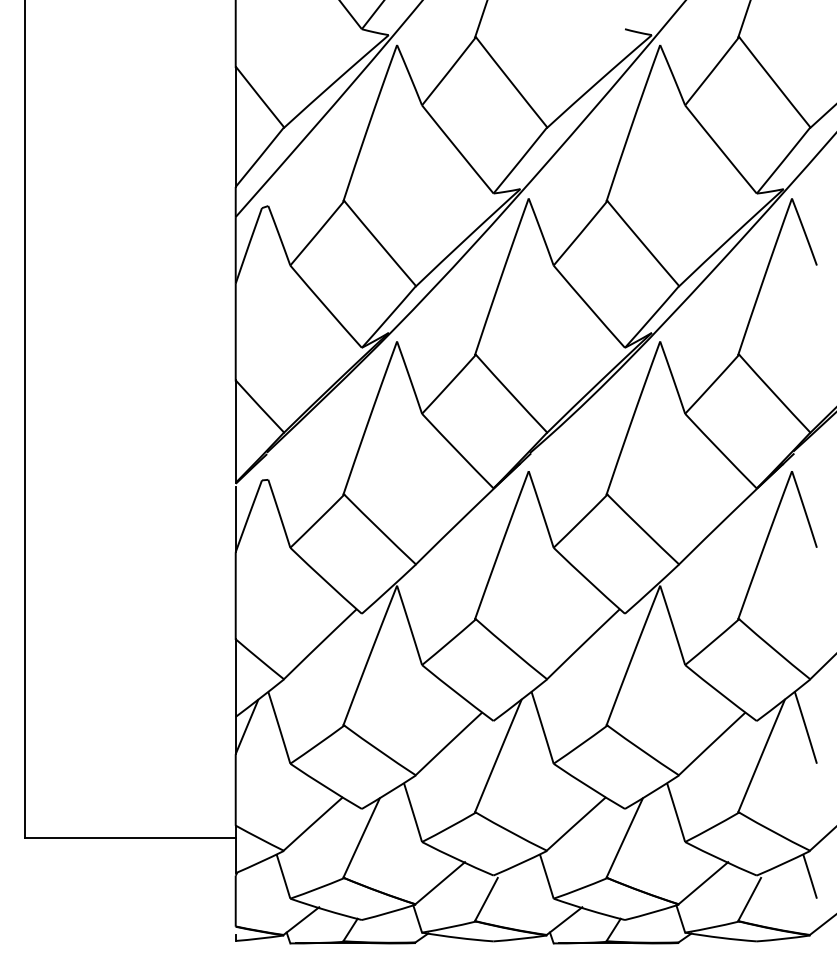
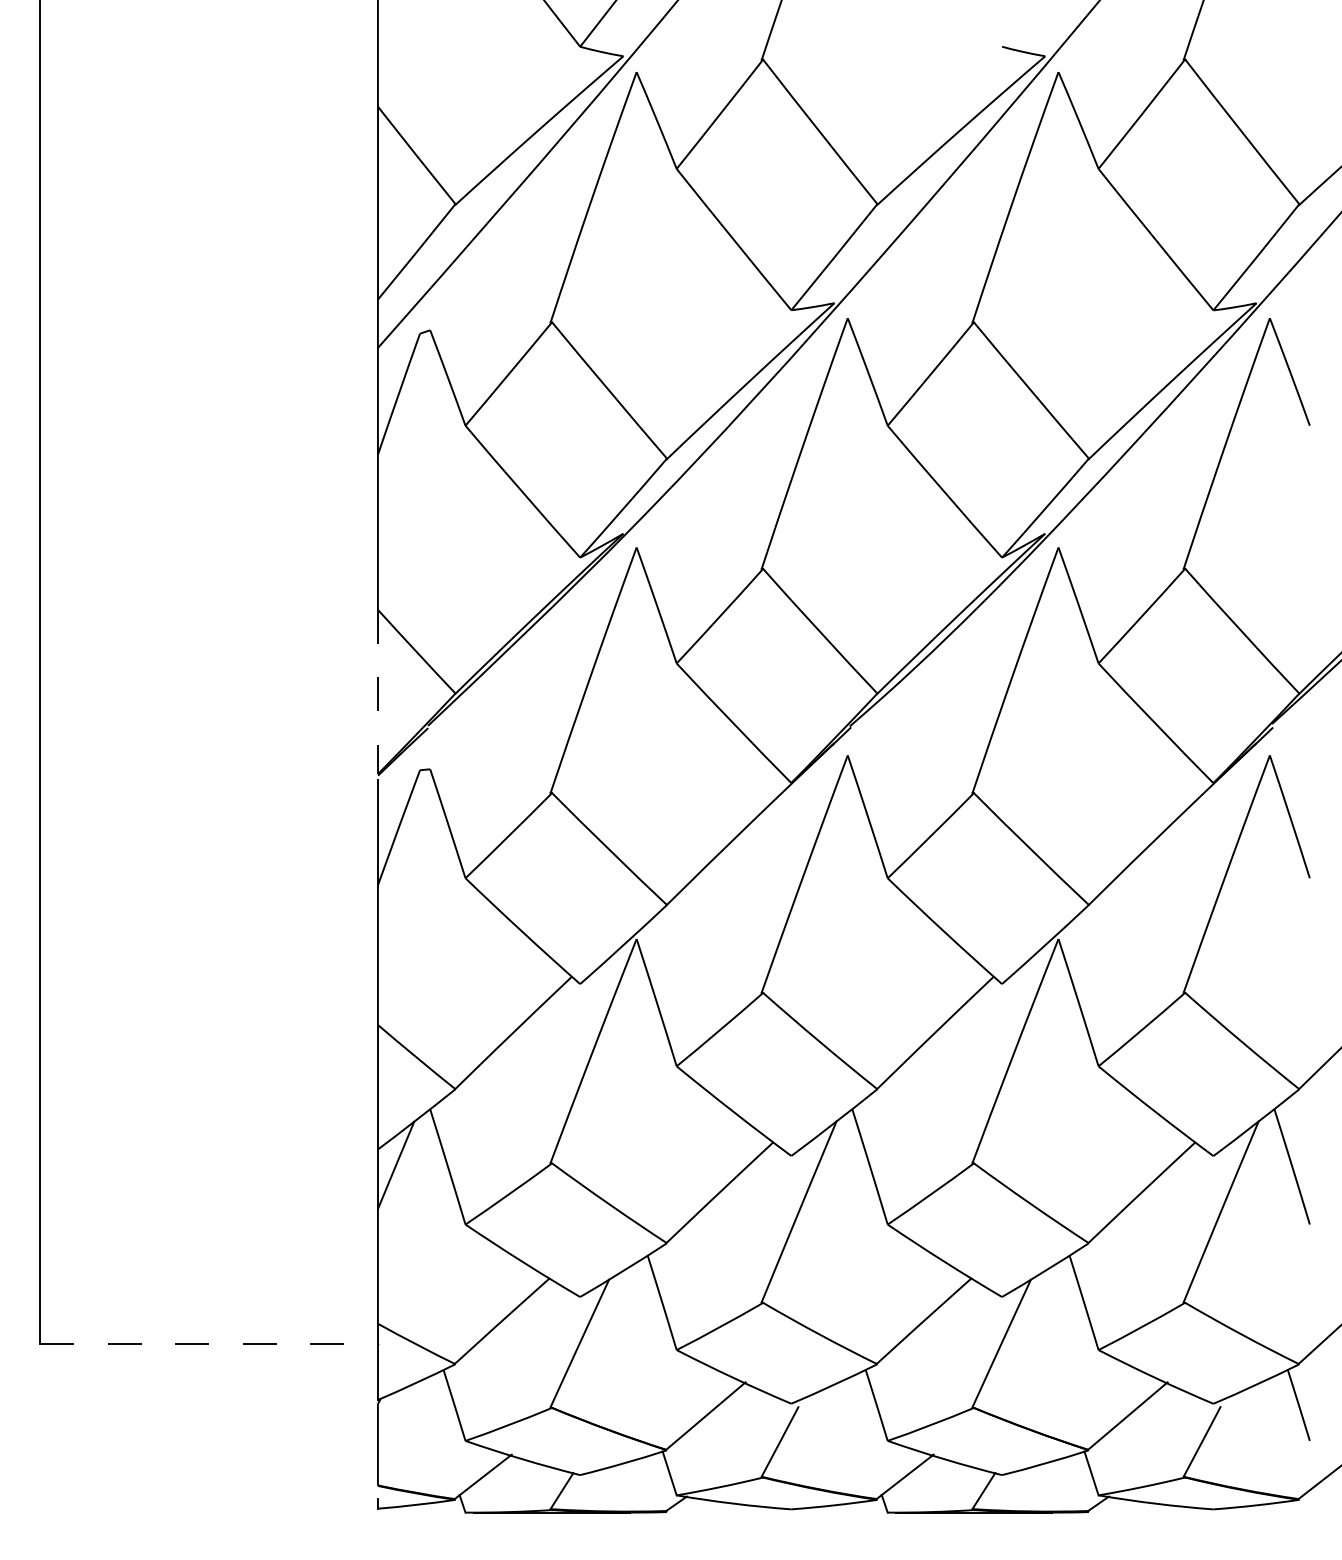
line: (235, 432) -> (377, 693), solid -> dashed
line: (130, 838) -> (209, 1344), solid -> dashed

